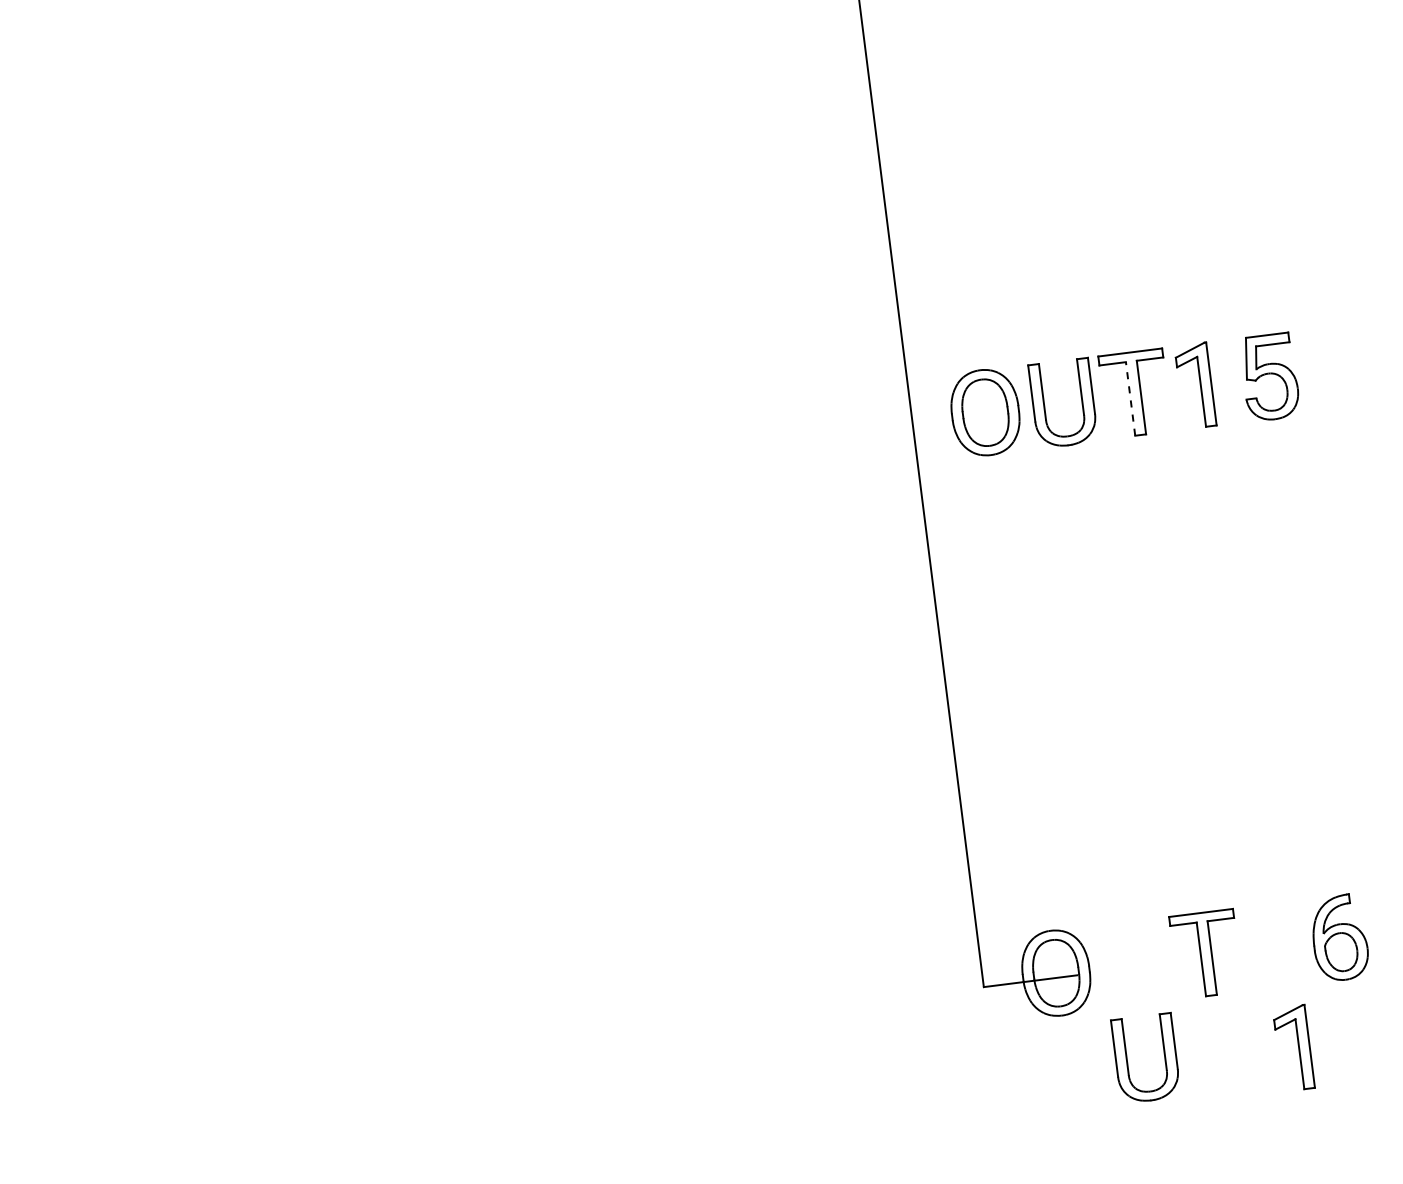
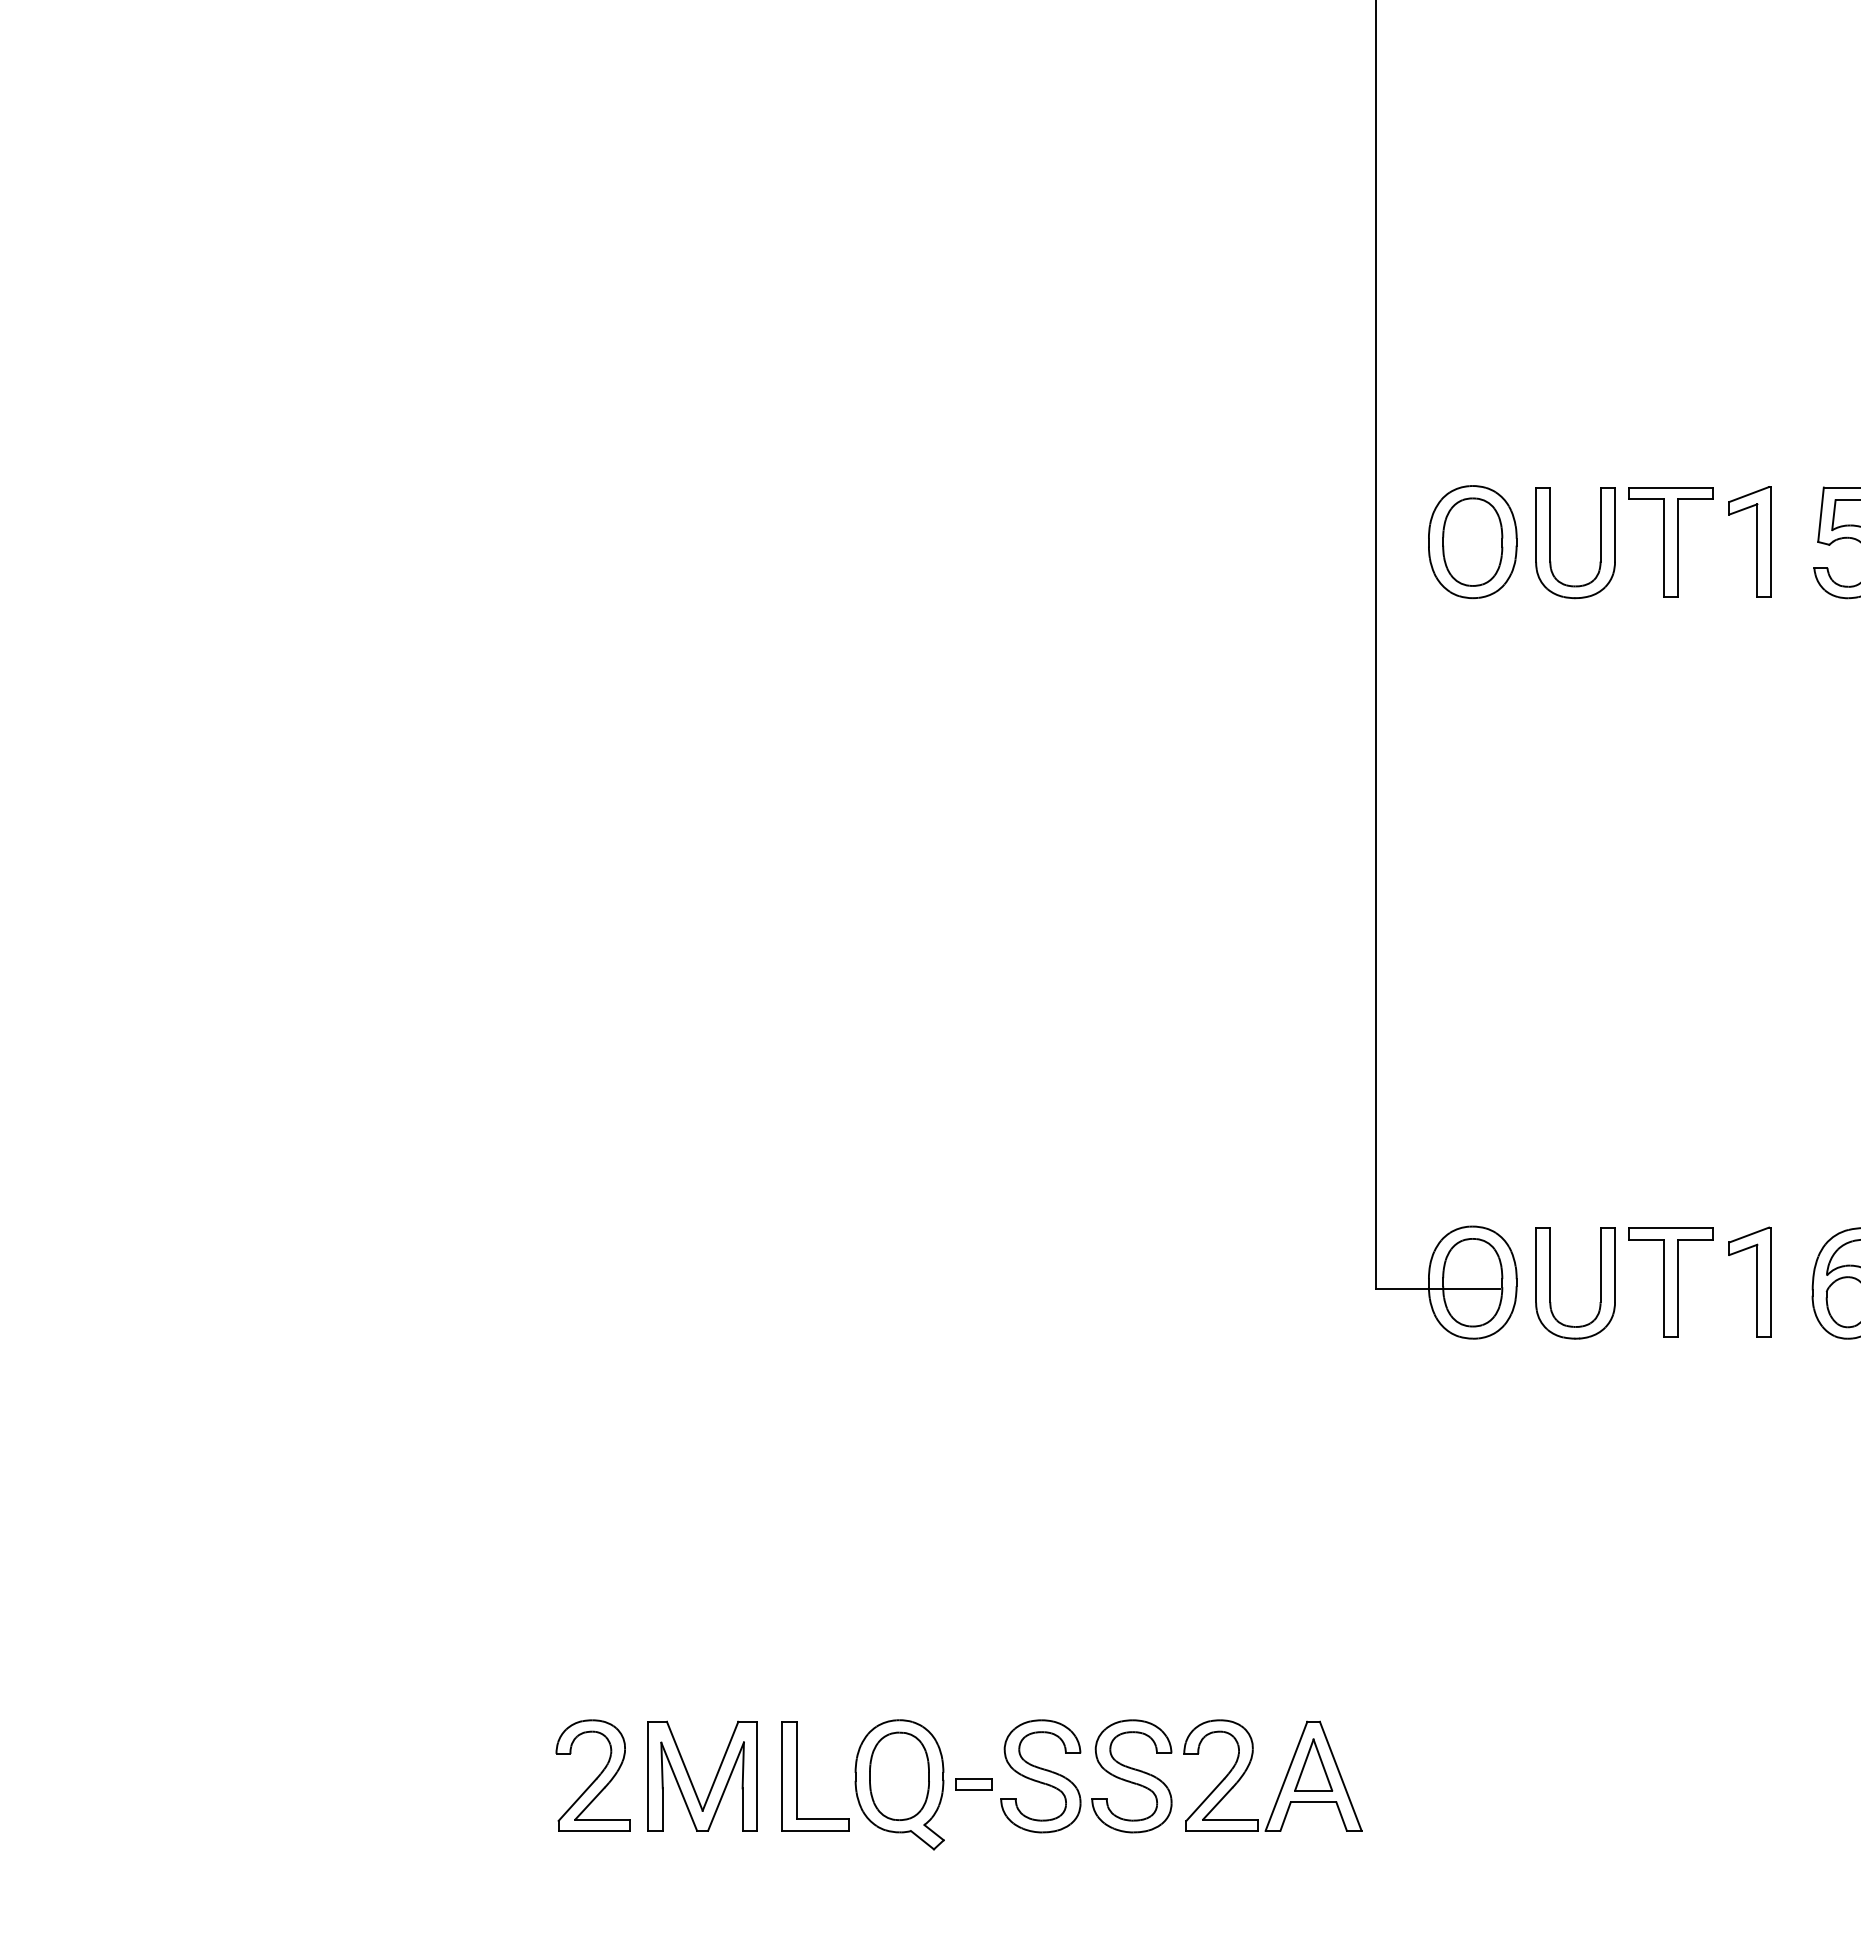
line: (1130, 399) -> (1663, 548), dashed -> solid
part: (1298, 1047) -> (1756, 1281), moved
part: (1127, 1061) -> (1550, 1283), moved

